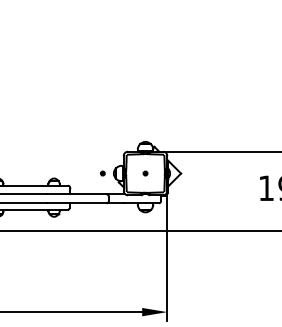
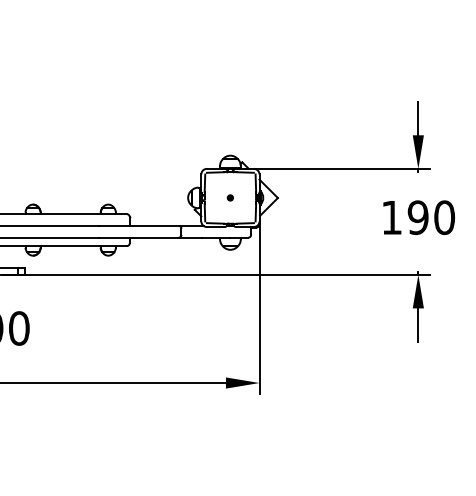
part: (102, 173) -> (172, 197), removed

